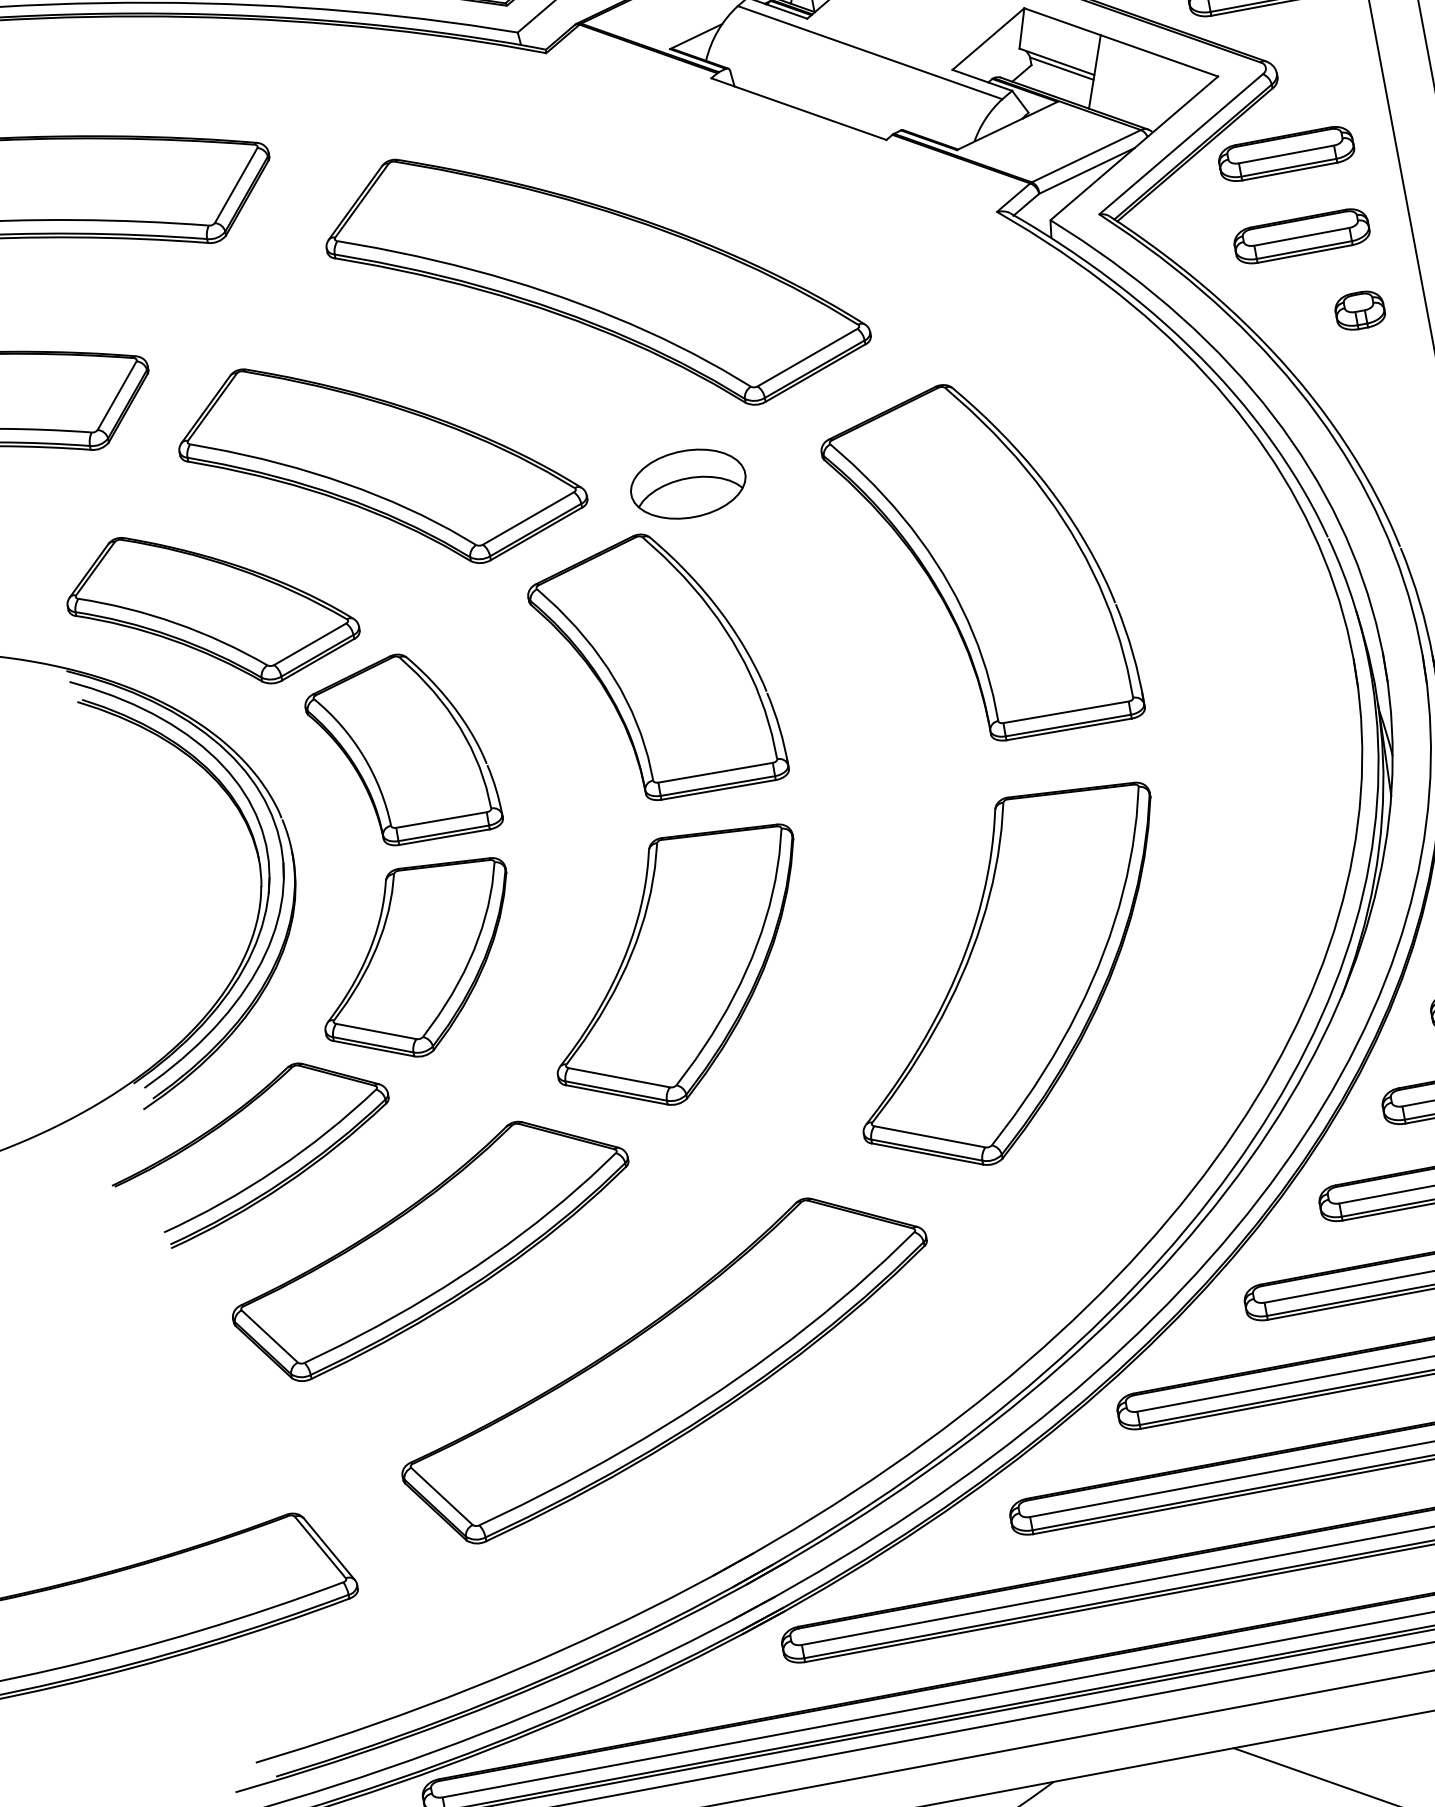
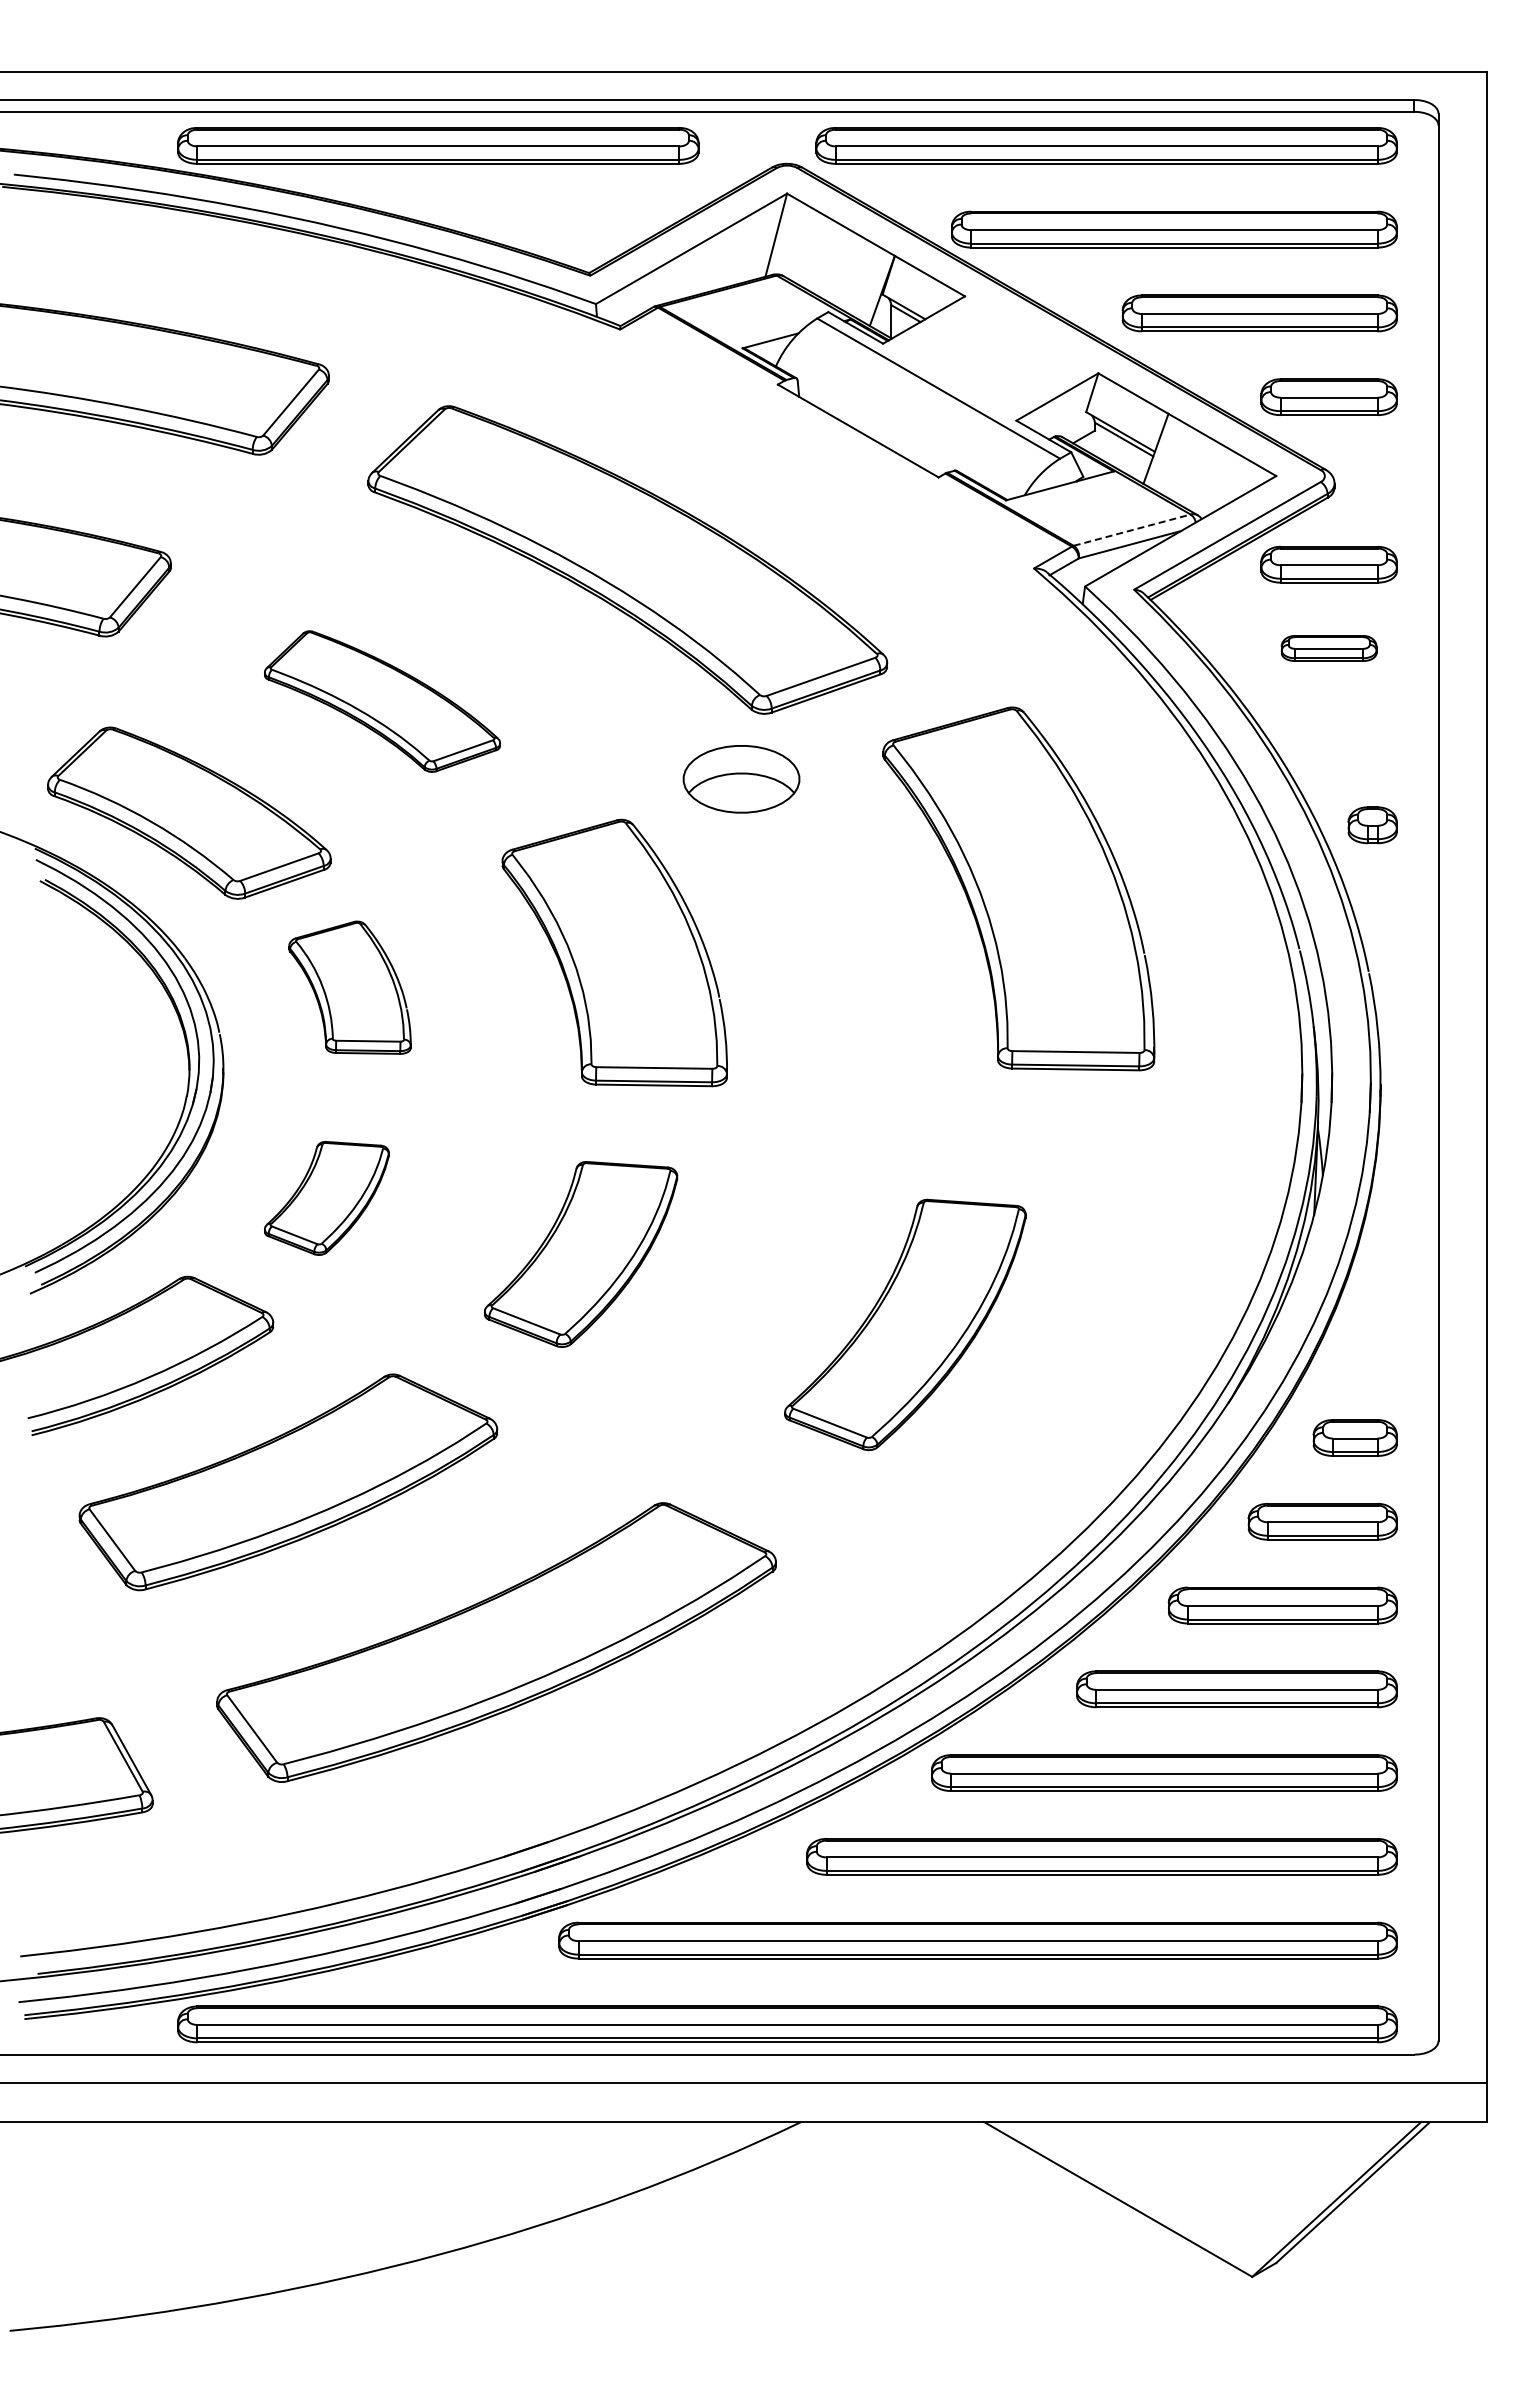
line: (1086, 156) -> (1132, 530), solid -> dashed
part: (1301, 236) -> (1328, 648), size x0.7
part: (1359, 310) -> (1372, 825), moved
part: (381, 462) -> (382, 701), size x0.6
part: (688, 484) -> (741, 779), moved
part: (979, 562) -> (1018, 888), moved
part: (401, 749) -> (349, 987), size x0.7
part: (417, 961) -> (326, 1198), size x0.6
part: (677, 969) -> (580, 1254), size x0.7
part: (1009, 978) -> (905, 1324), size x0.7

